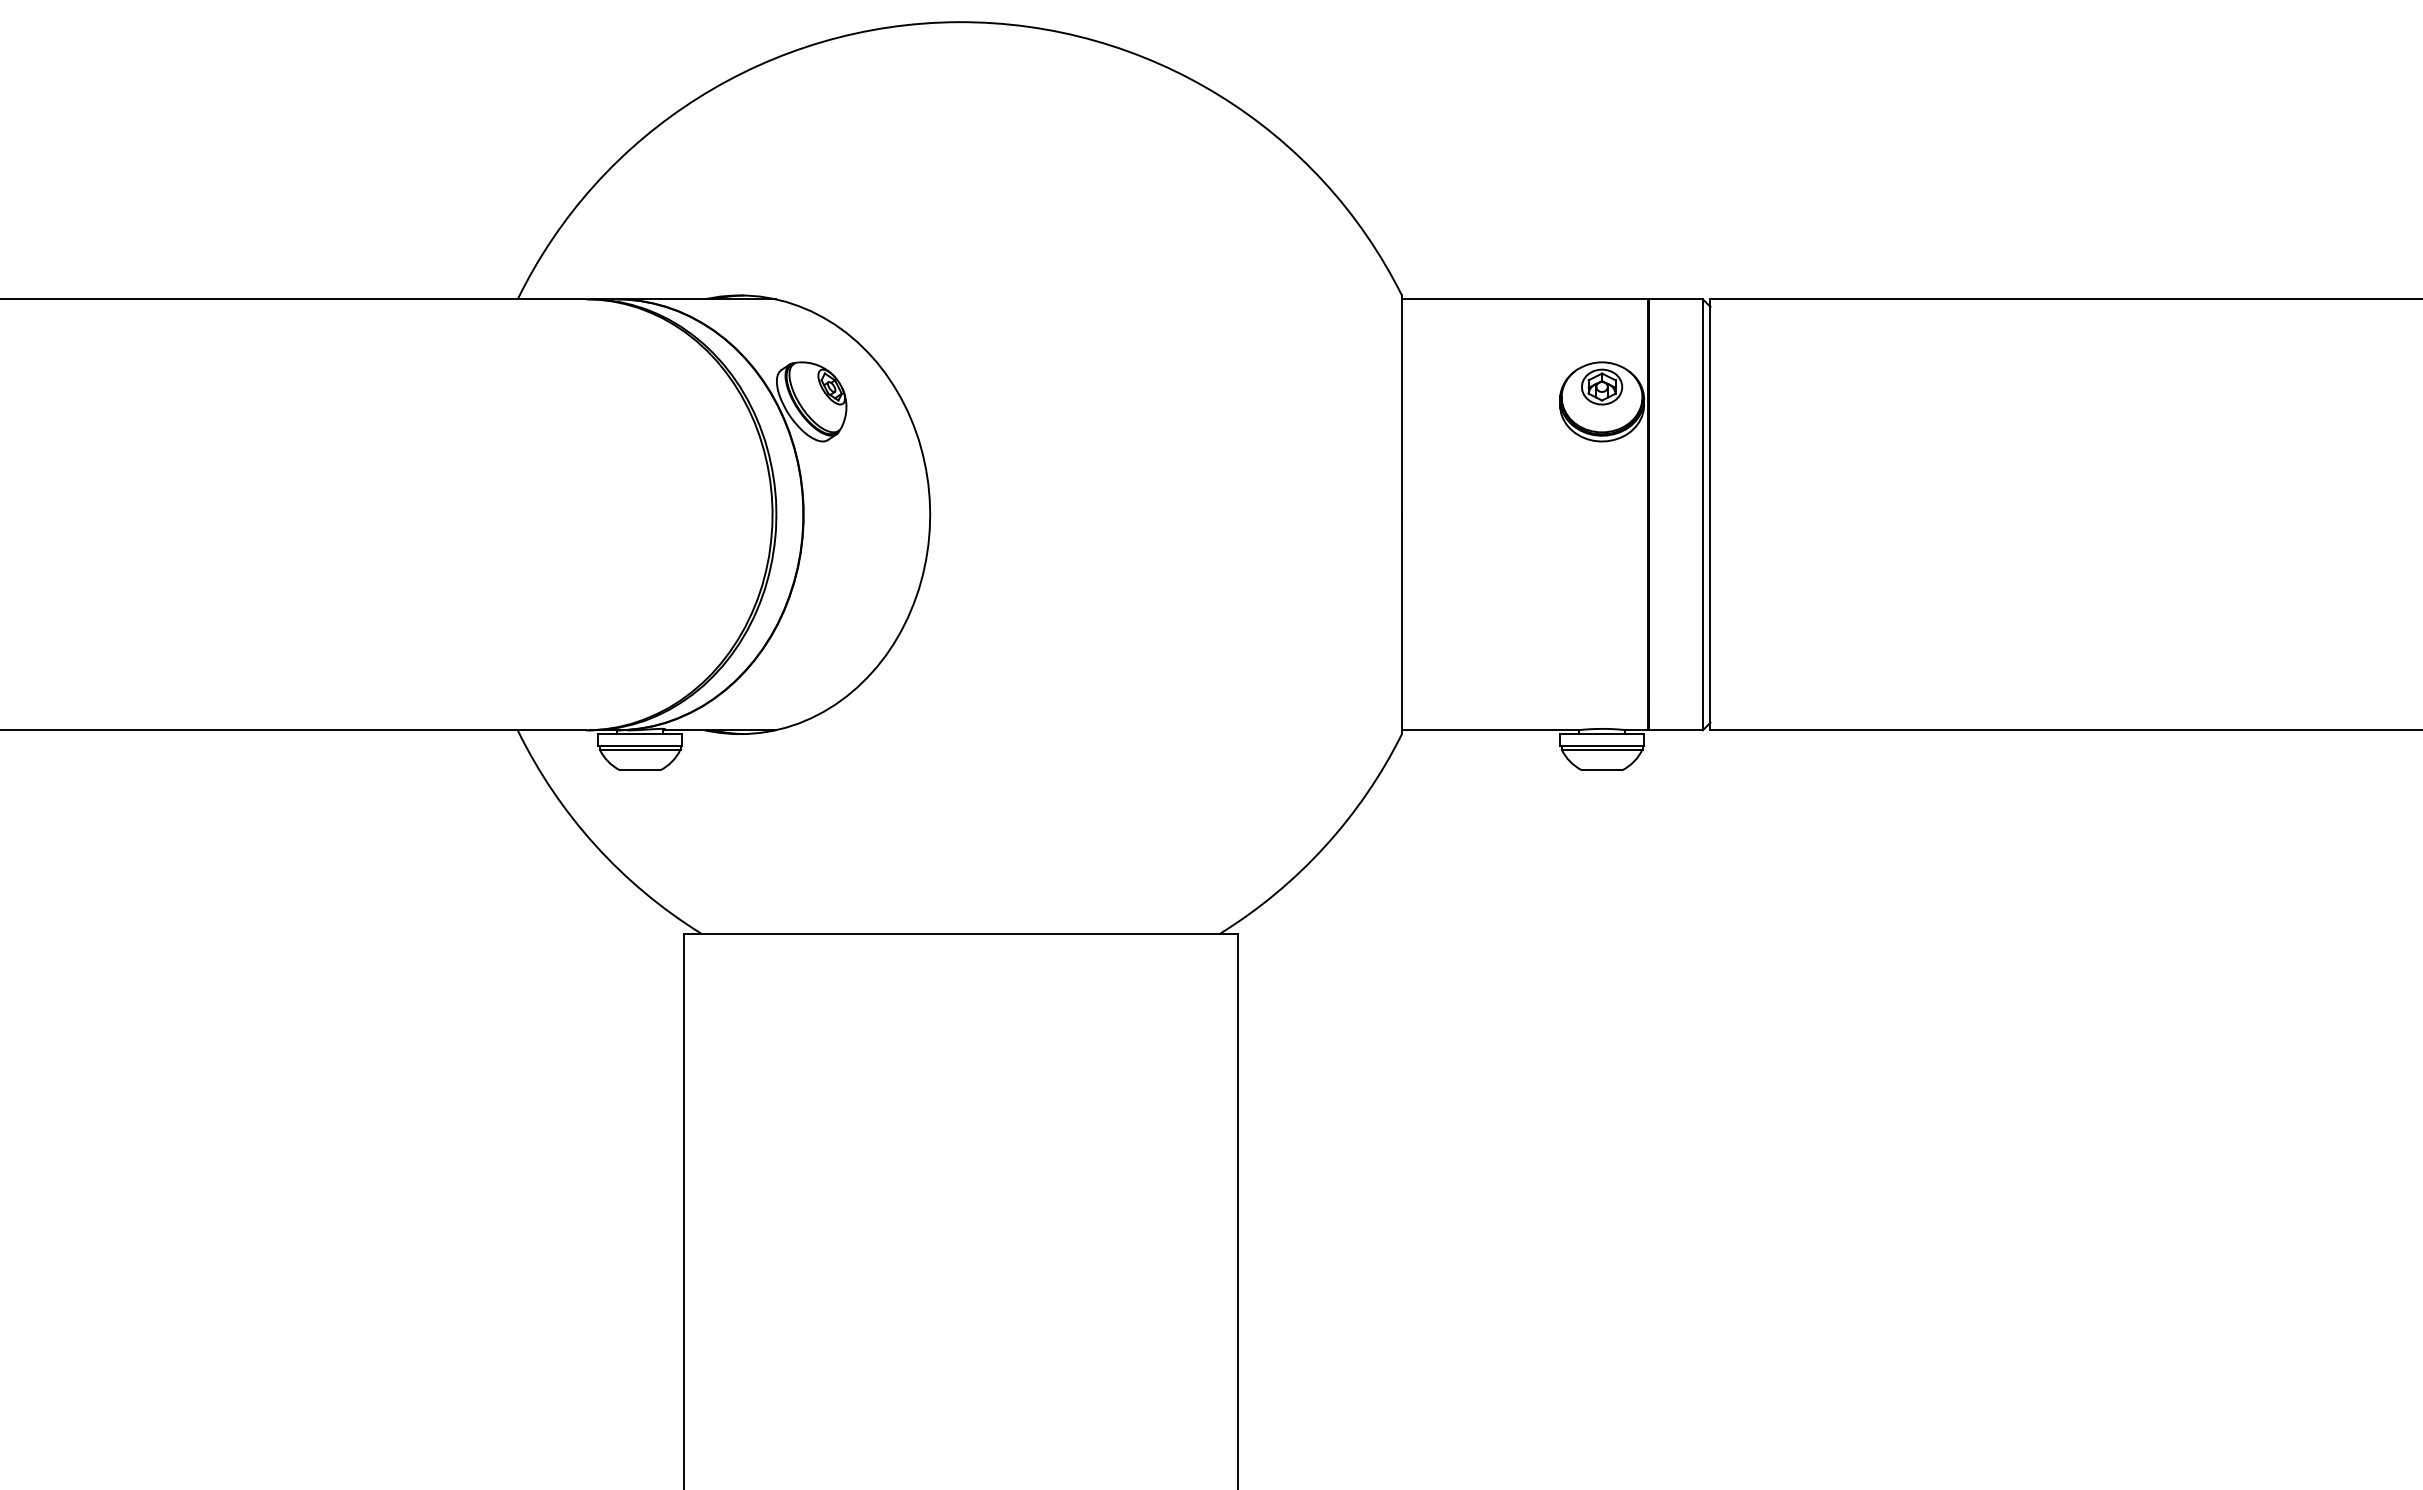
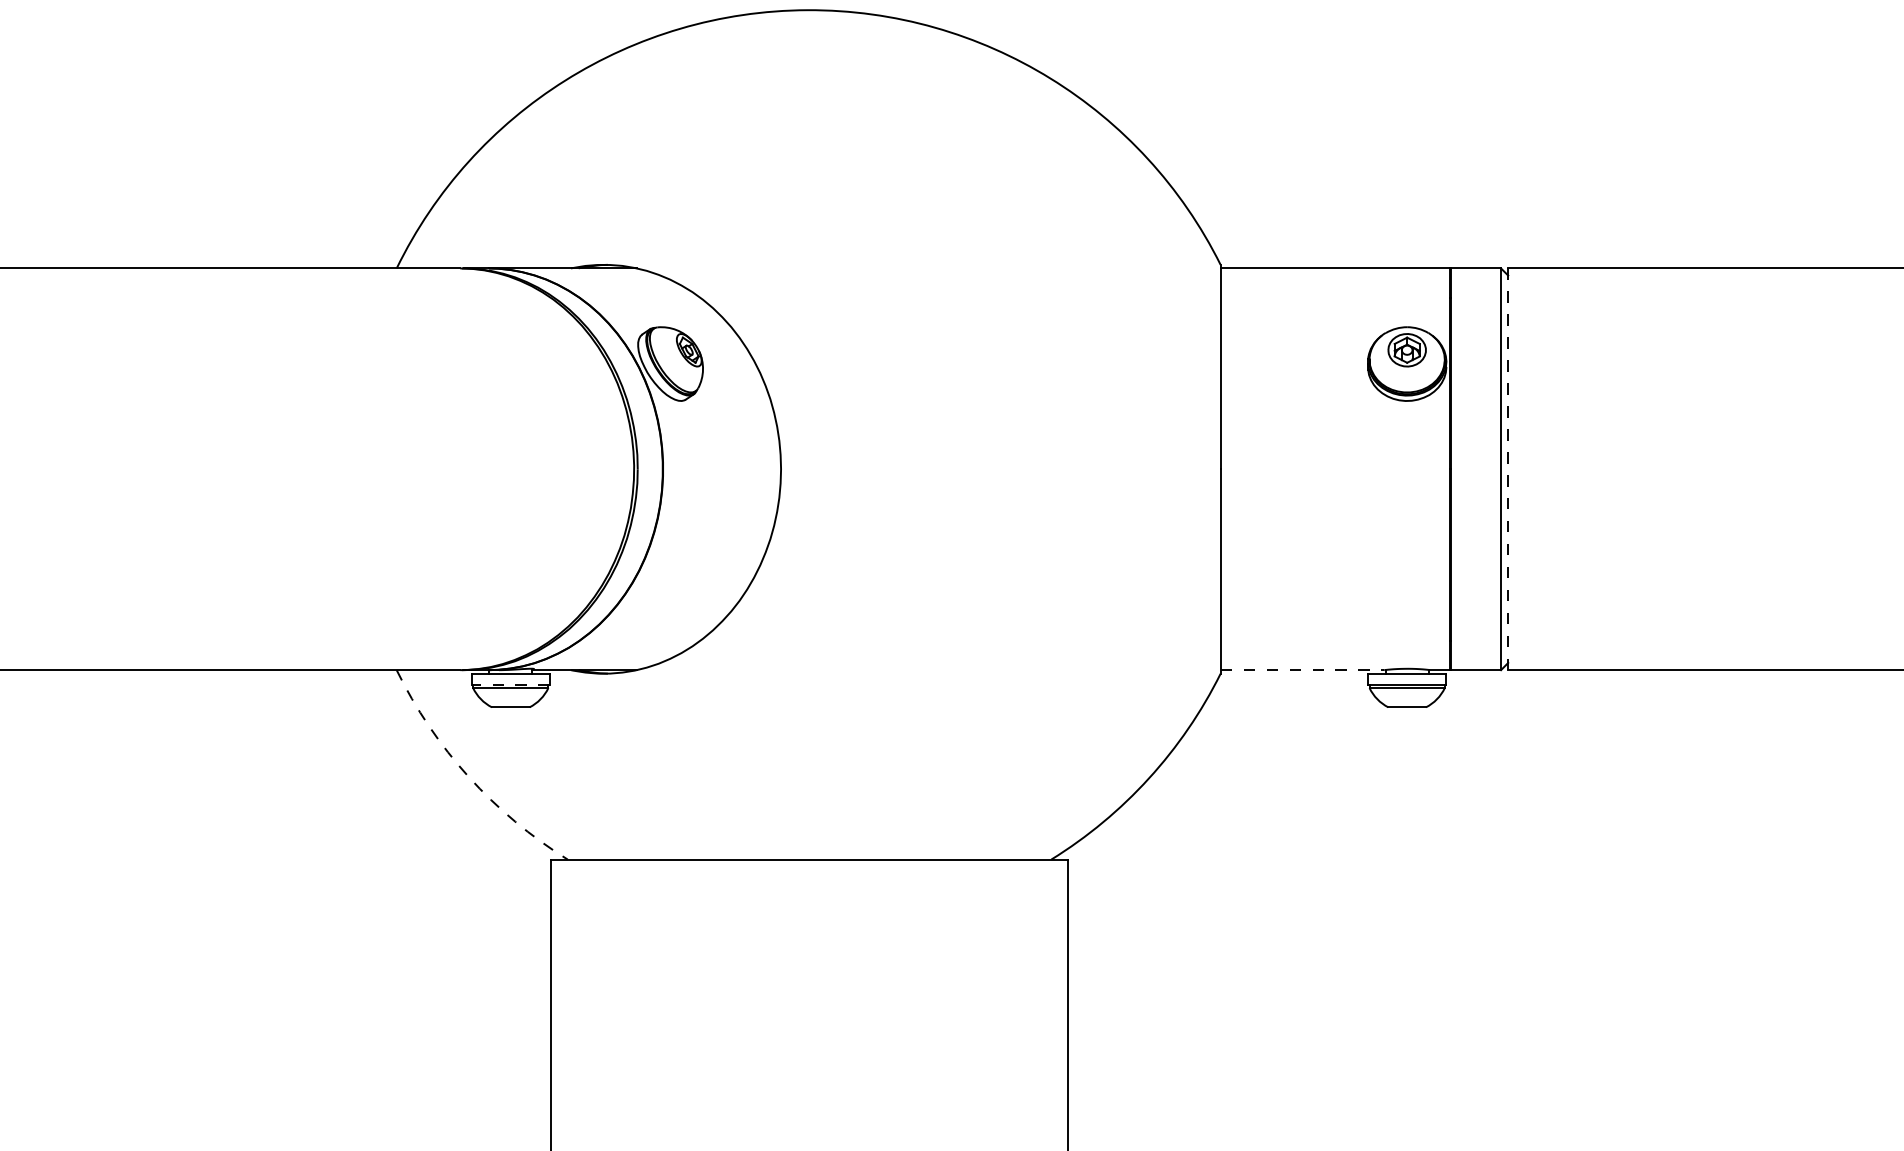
line: (1710, 514) -> (1508, 469), solid -> dashed
line: (1489, 730) -> (1302, 670), solid -> dashed
line: (639, 745) -> (510, 684), solid -> dashed
arc: (595, 844) -> (469, 776), solid -> dashed

